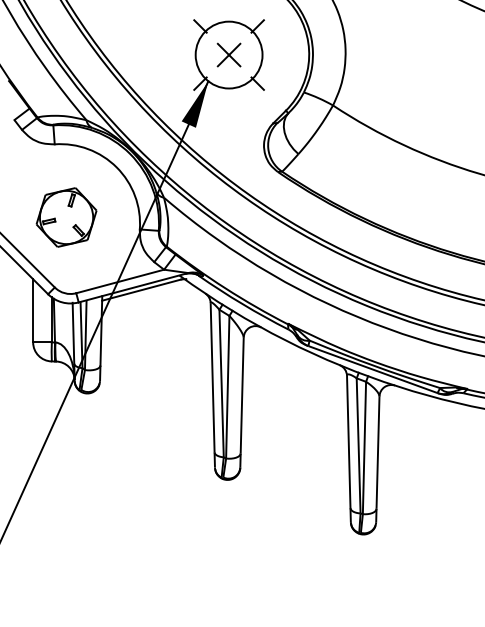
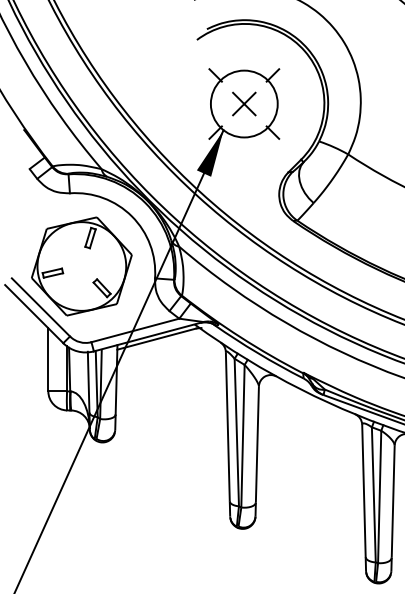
part: (66, 217) -> (81, 266), size x1.67

